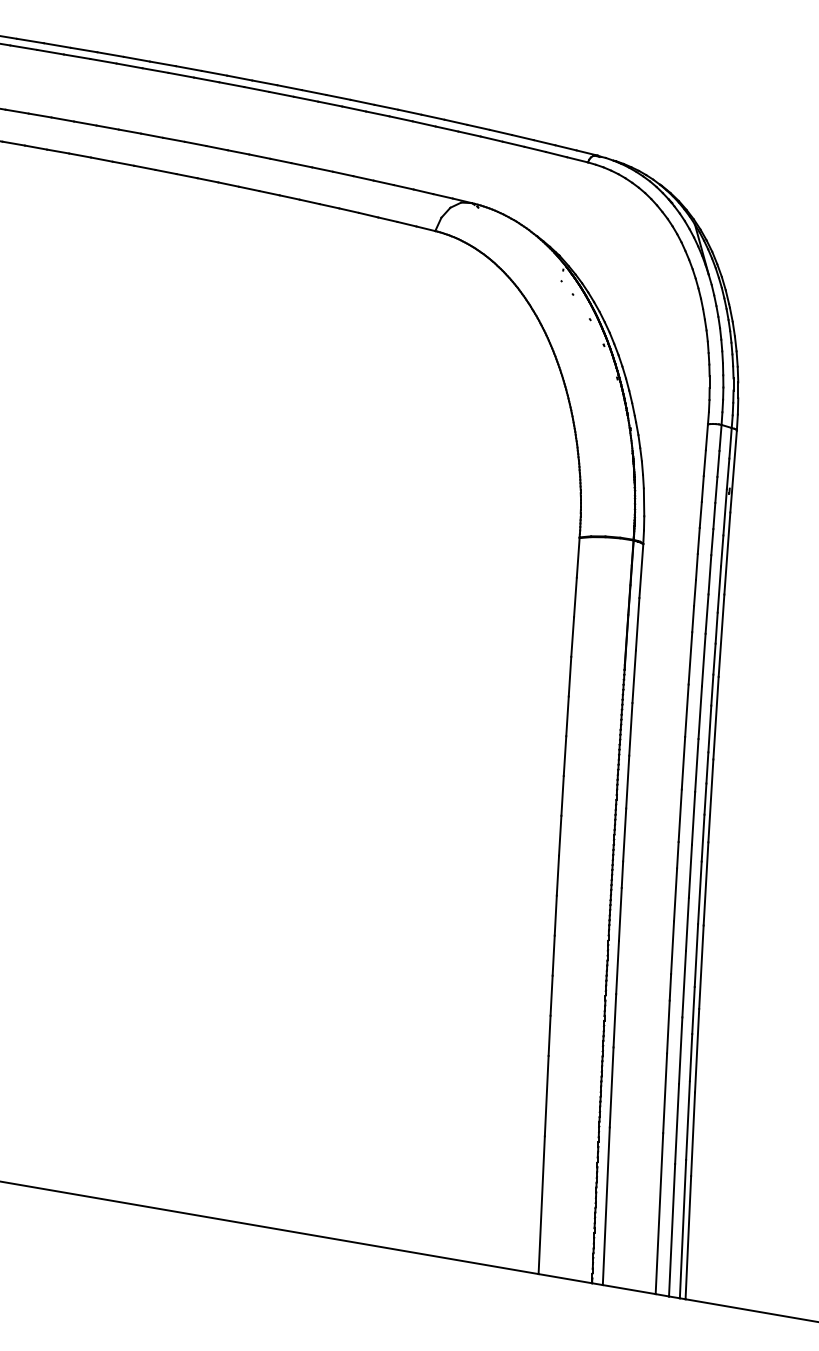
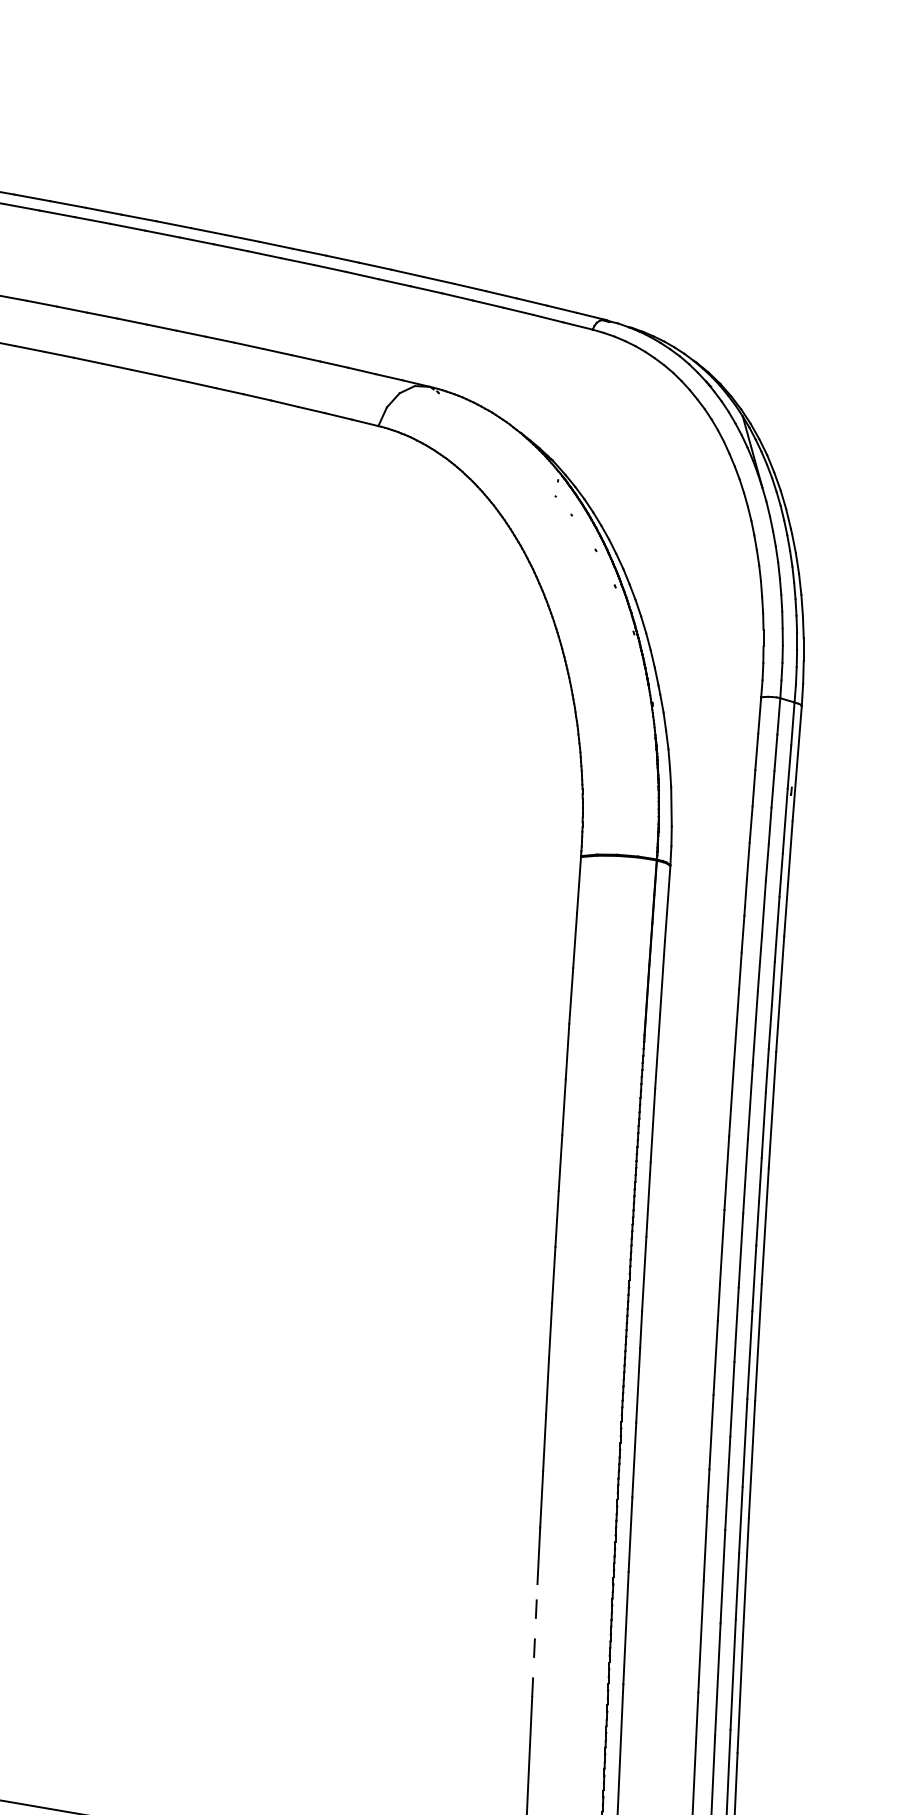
line: (546, 1095) -> (534, 1639), solid -> dashed

